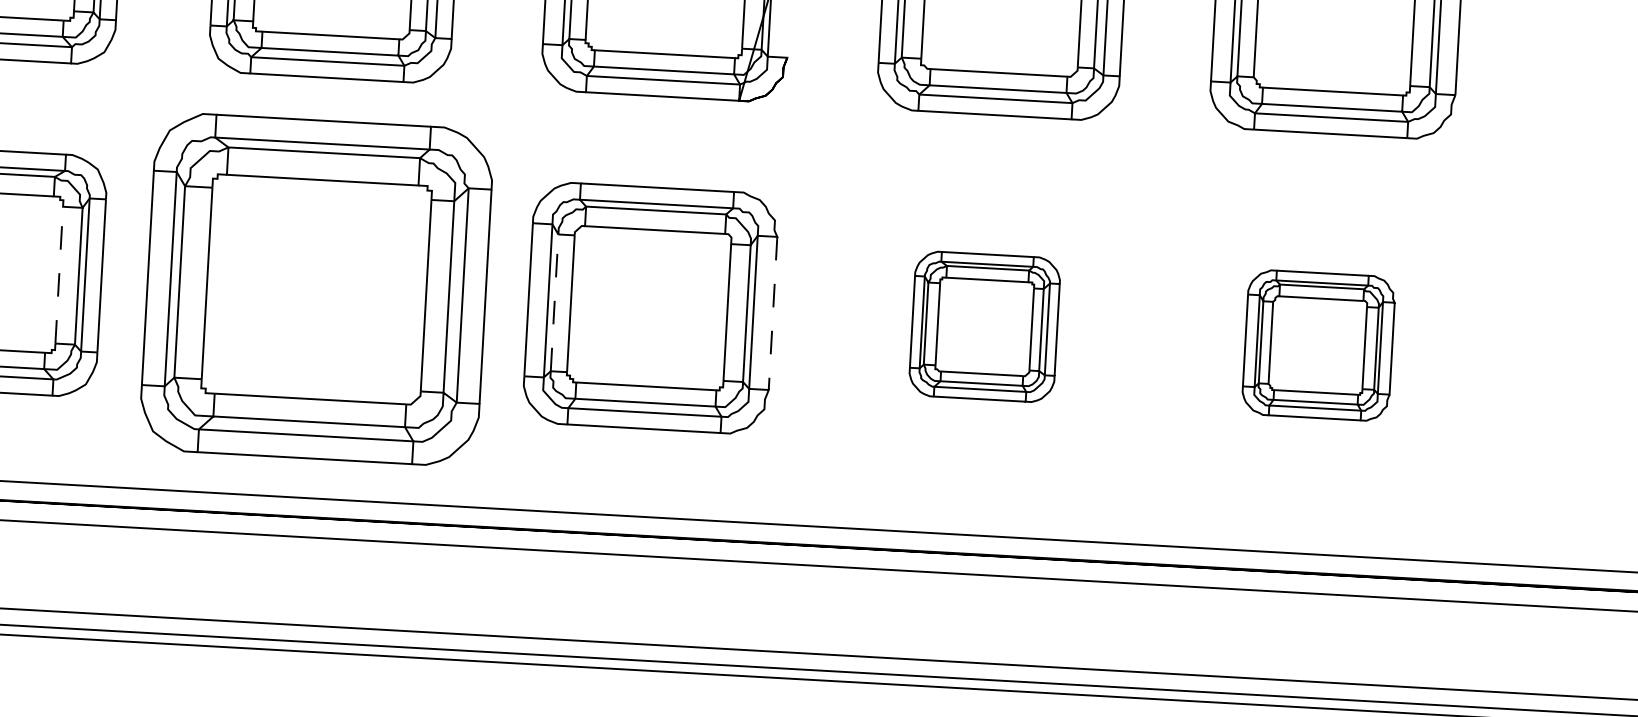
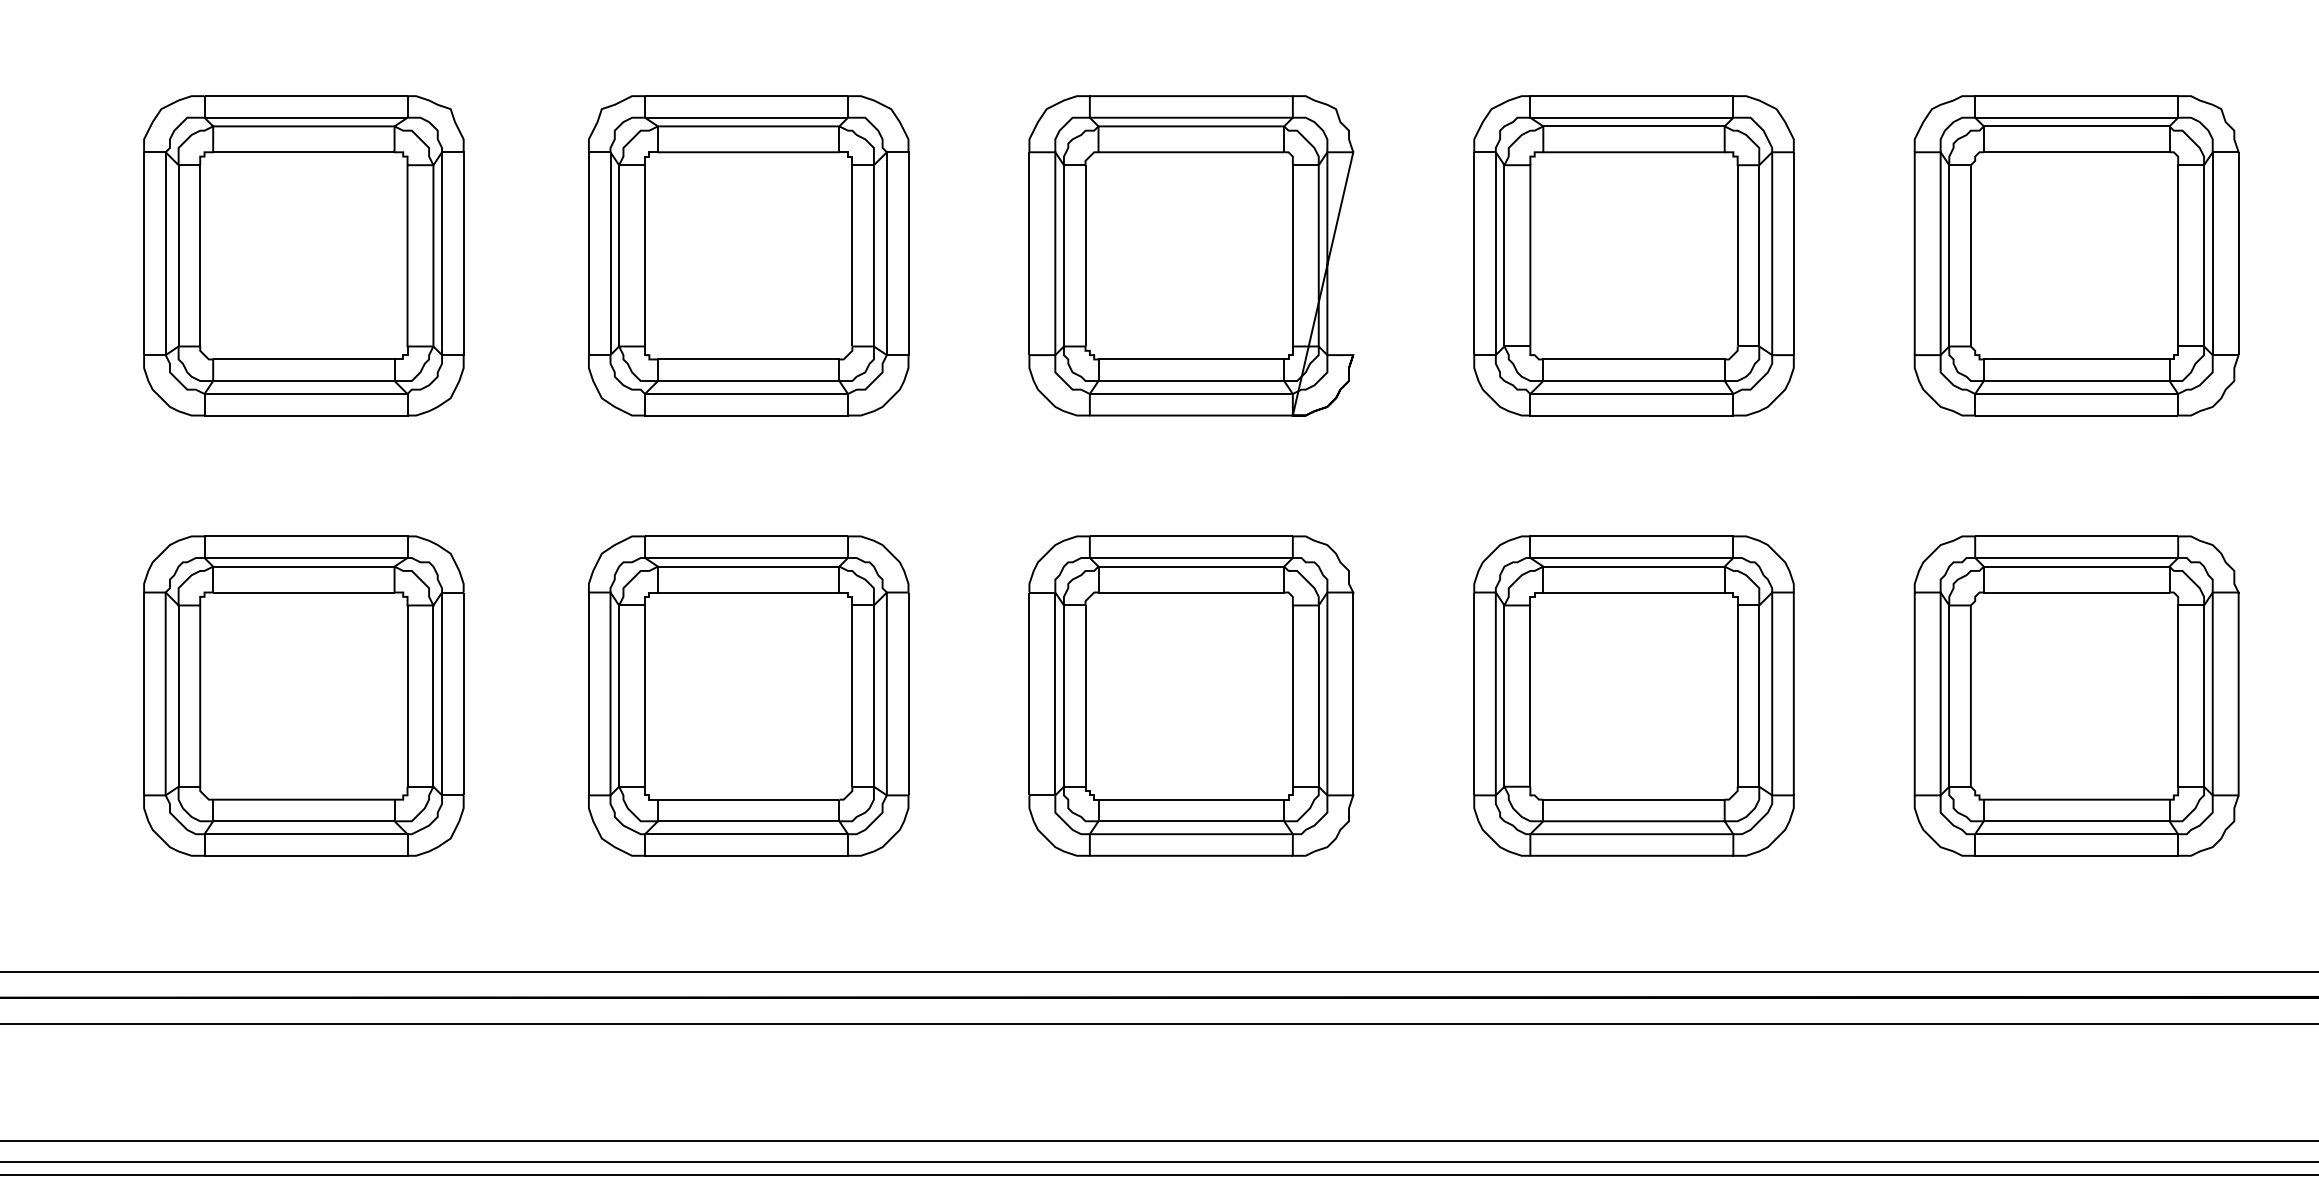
line: (59, 275) -> (407, 696), dashed -> solid
part: (316, 289) -> (748, 695), size x0.71
line: (554, 303) -> (1063, 696), dashed -> solid
line: (773, 313) -> (1353, 694), dashed -> solid
part: (984, 326) -> (1633, 695), size x1.67
part: (1318, 345) -> (2076, 695), size x1.67

